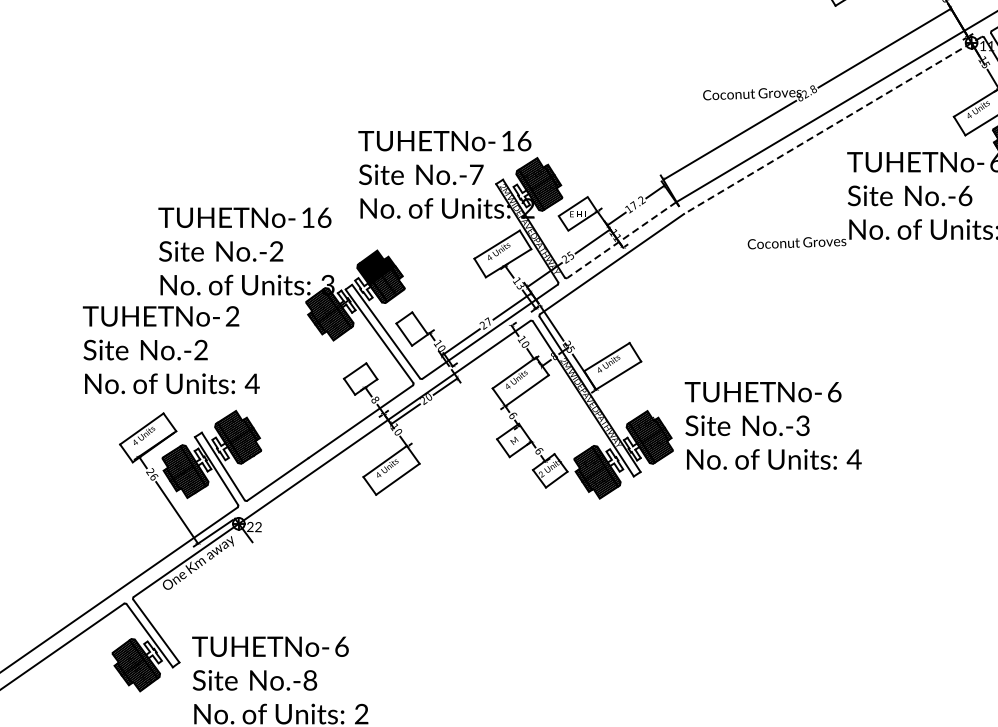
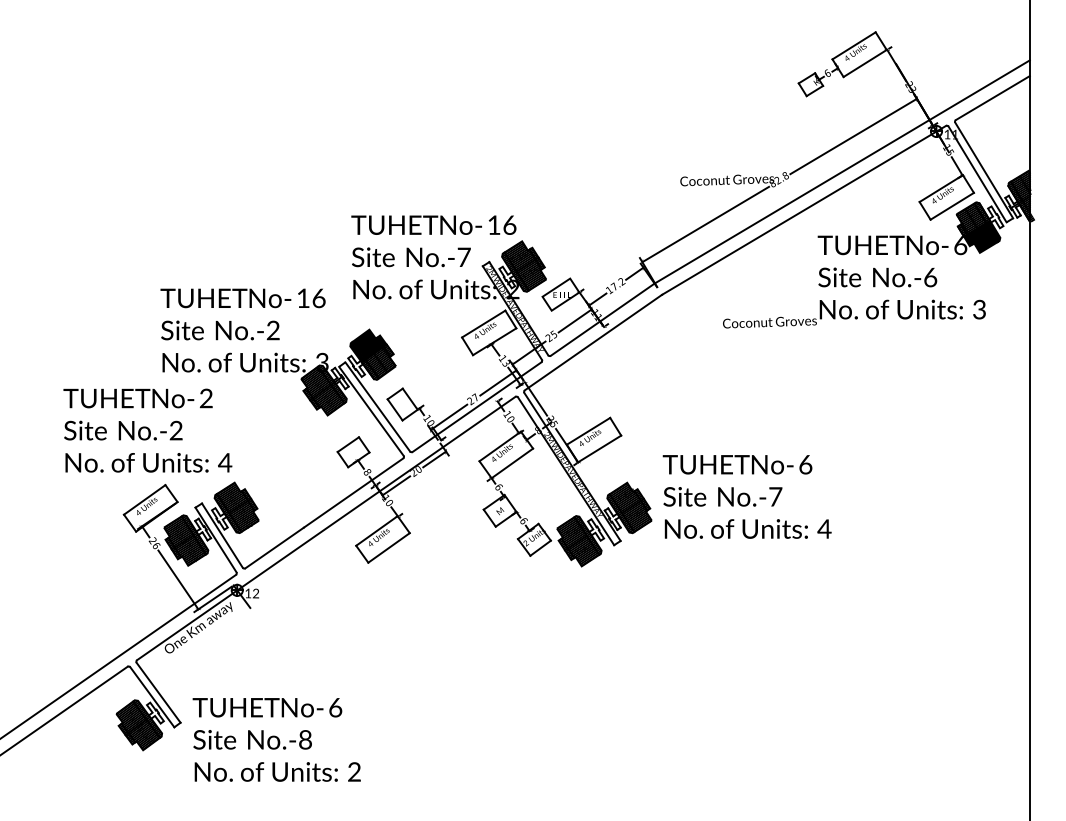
line: (832, 125) -> (803, 210), dashed -> solid
line: (621, 239) -> (602, 319), dashed -> solid
text: (170, 349) -> (147, 430), moved
text: (802, 425) -> (775, 496), No.-3 -> No.-7
text: (250, 527) -> (248, 593), 22 -> 12

